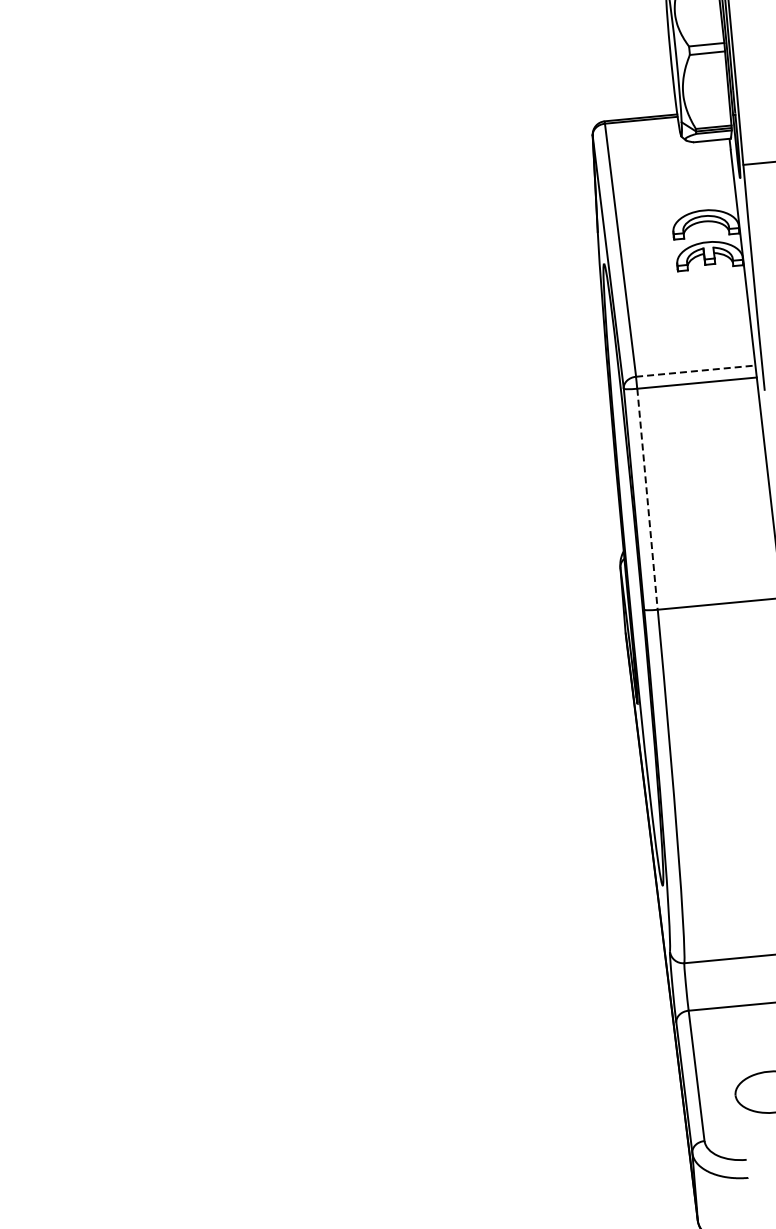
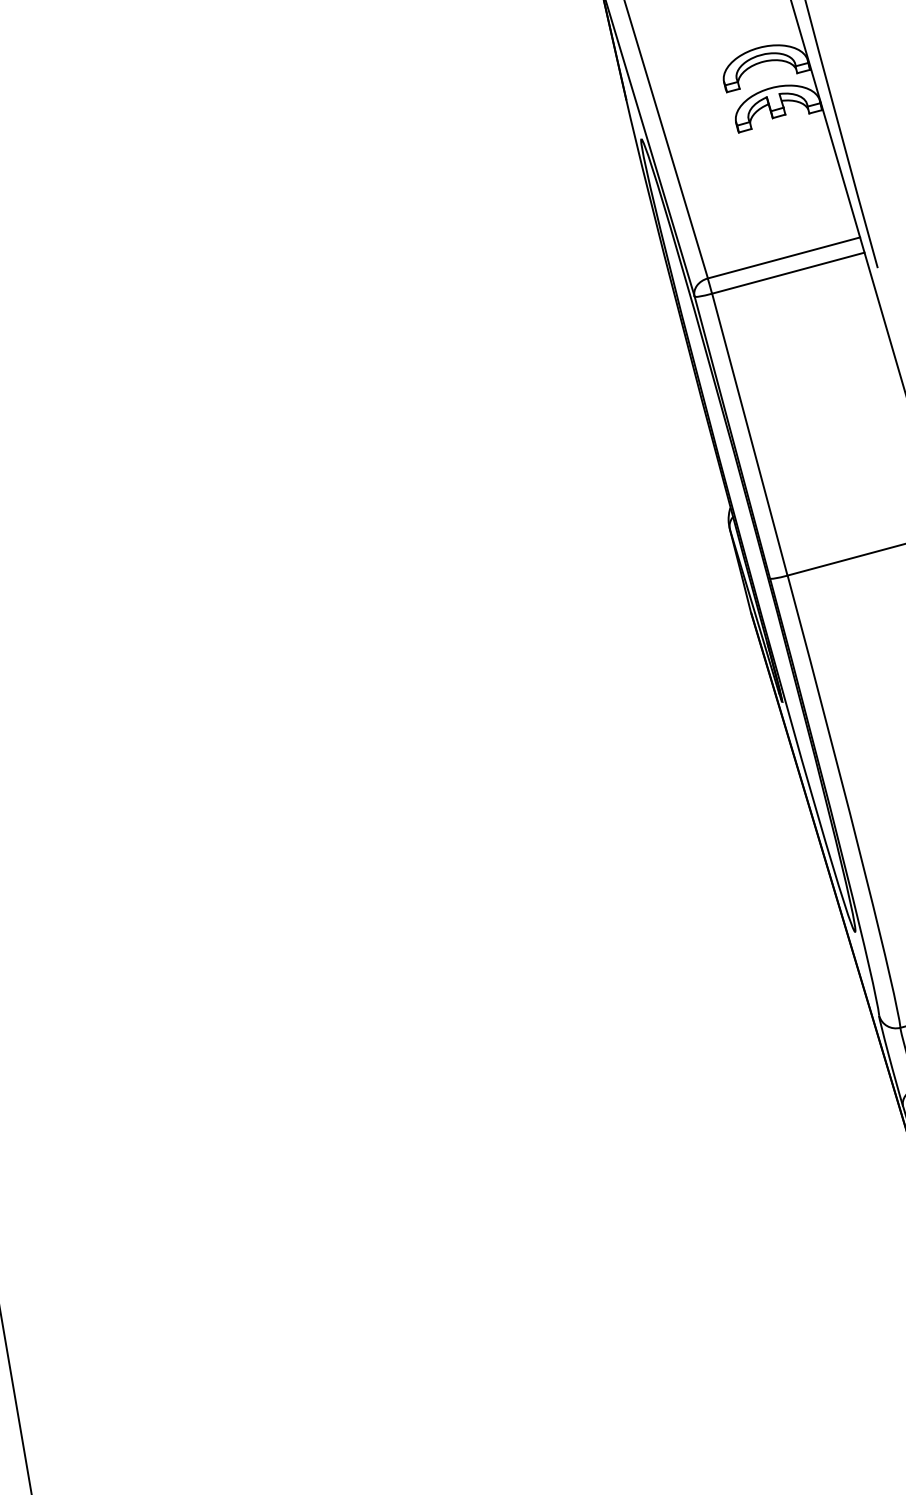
line: (695, 371) -> (783, 258), dashed -> solid
line: (647, 499) -> (749, 434), dashed -> solid

